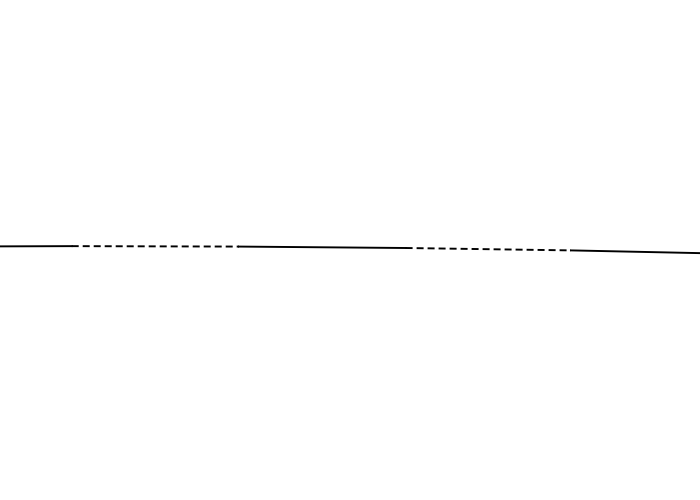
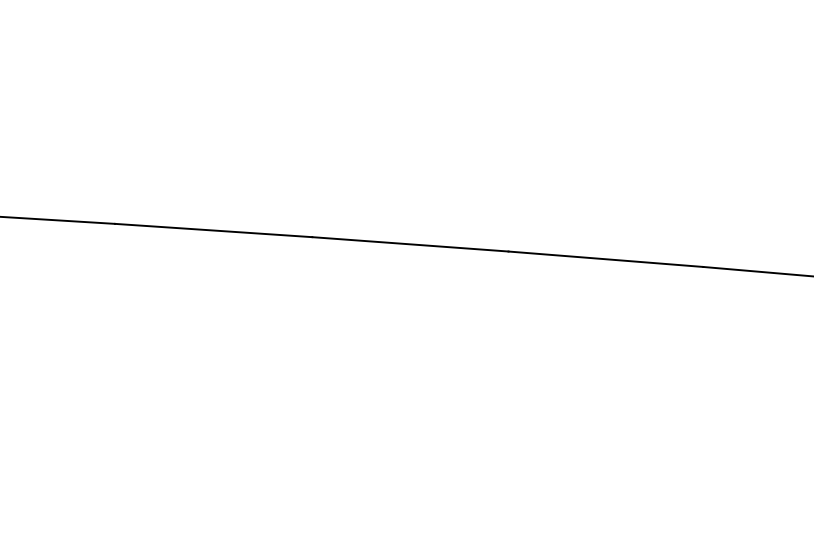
line: (155, 246) -> (213, 230), dashed -> solid
line: (488, 249) -> (606, 259), dashed -> solid

